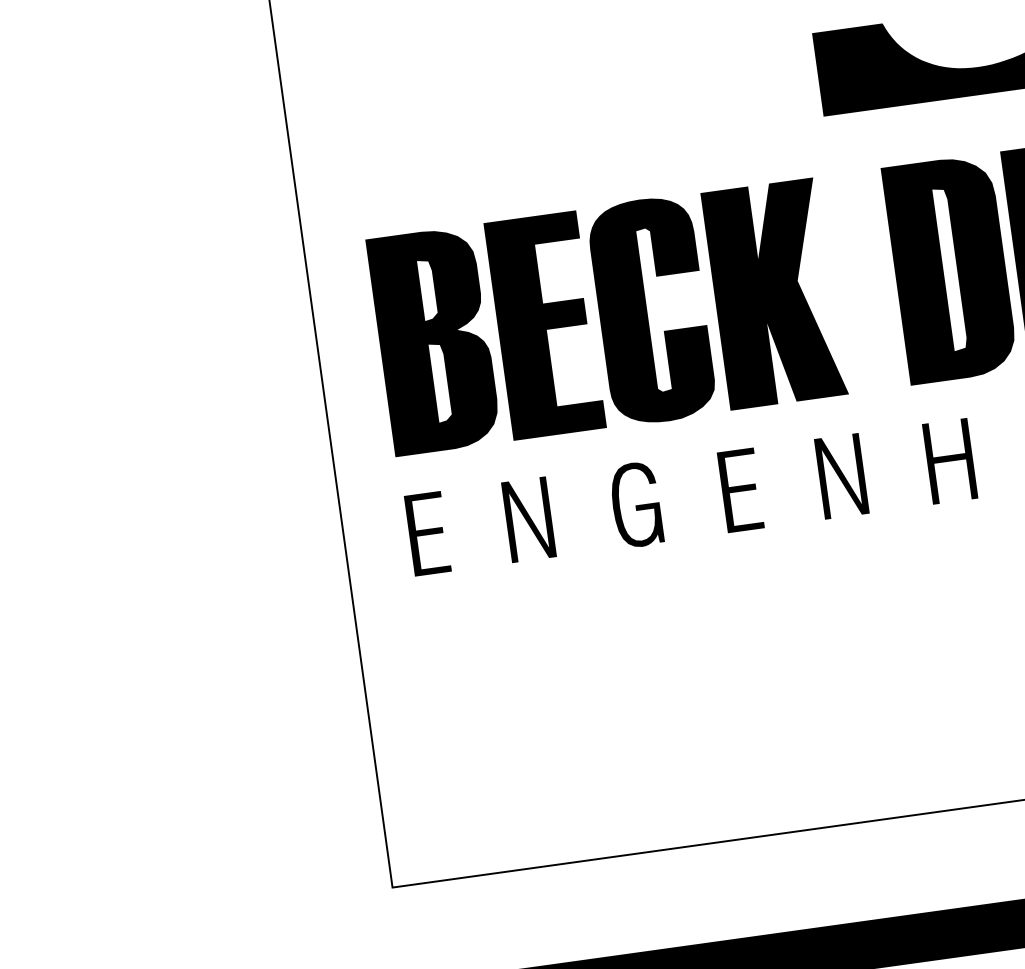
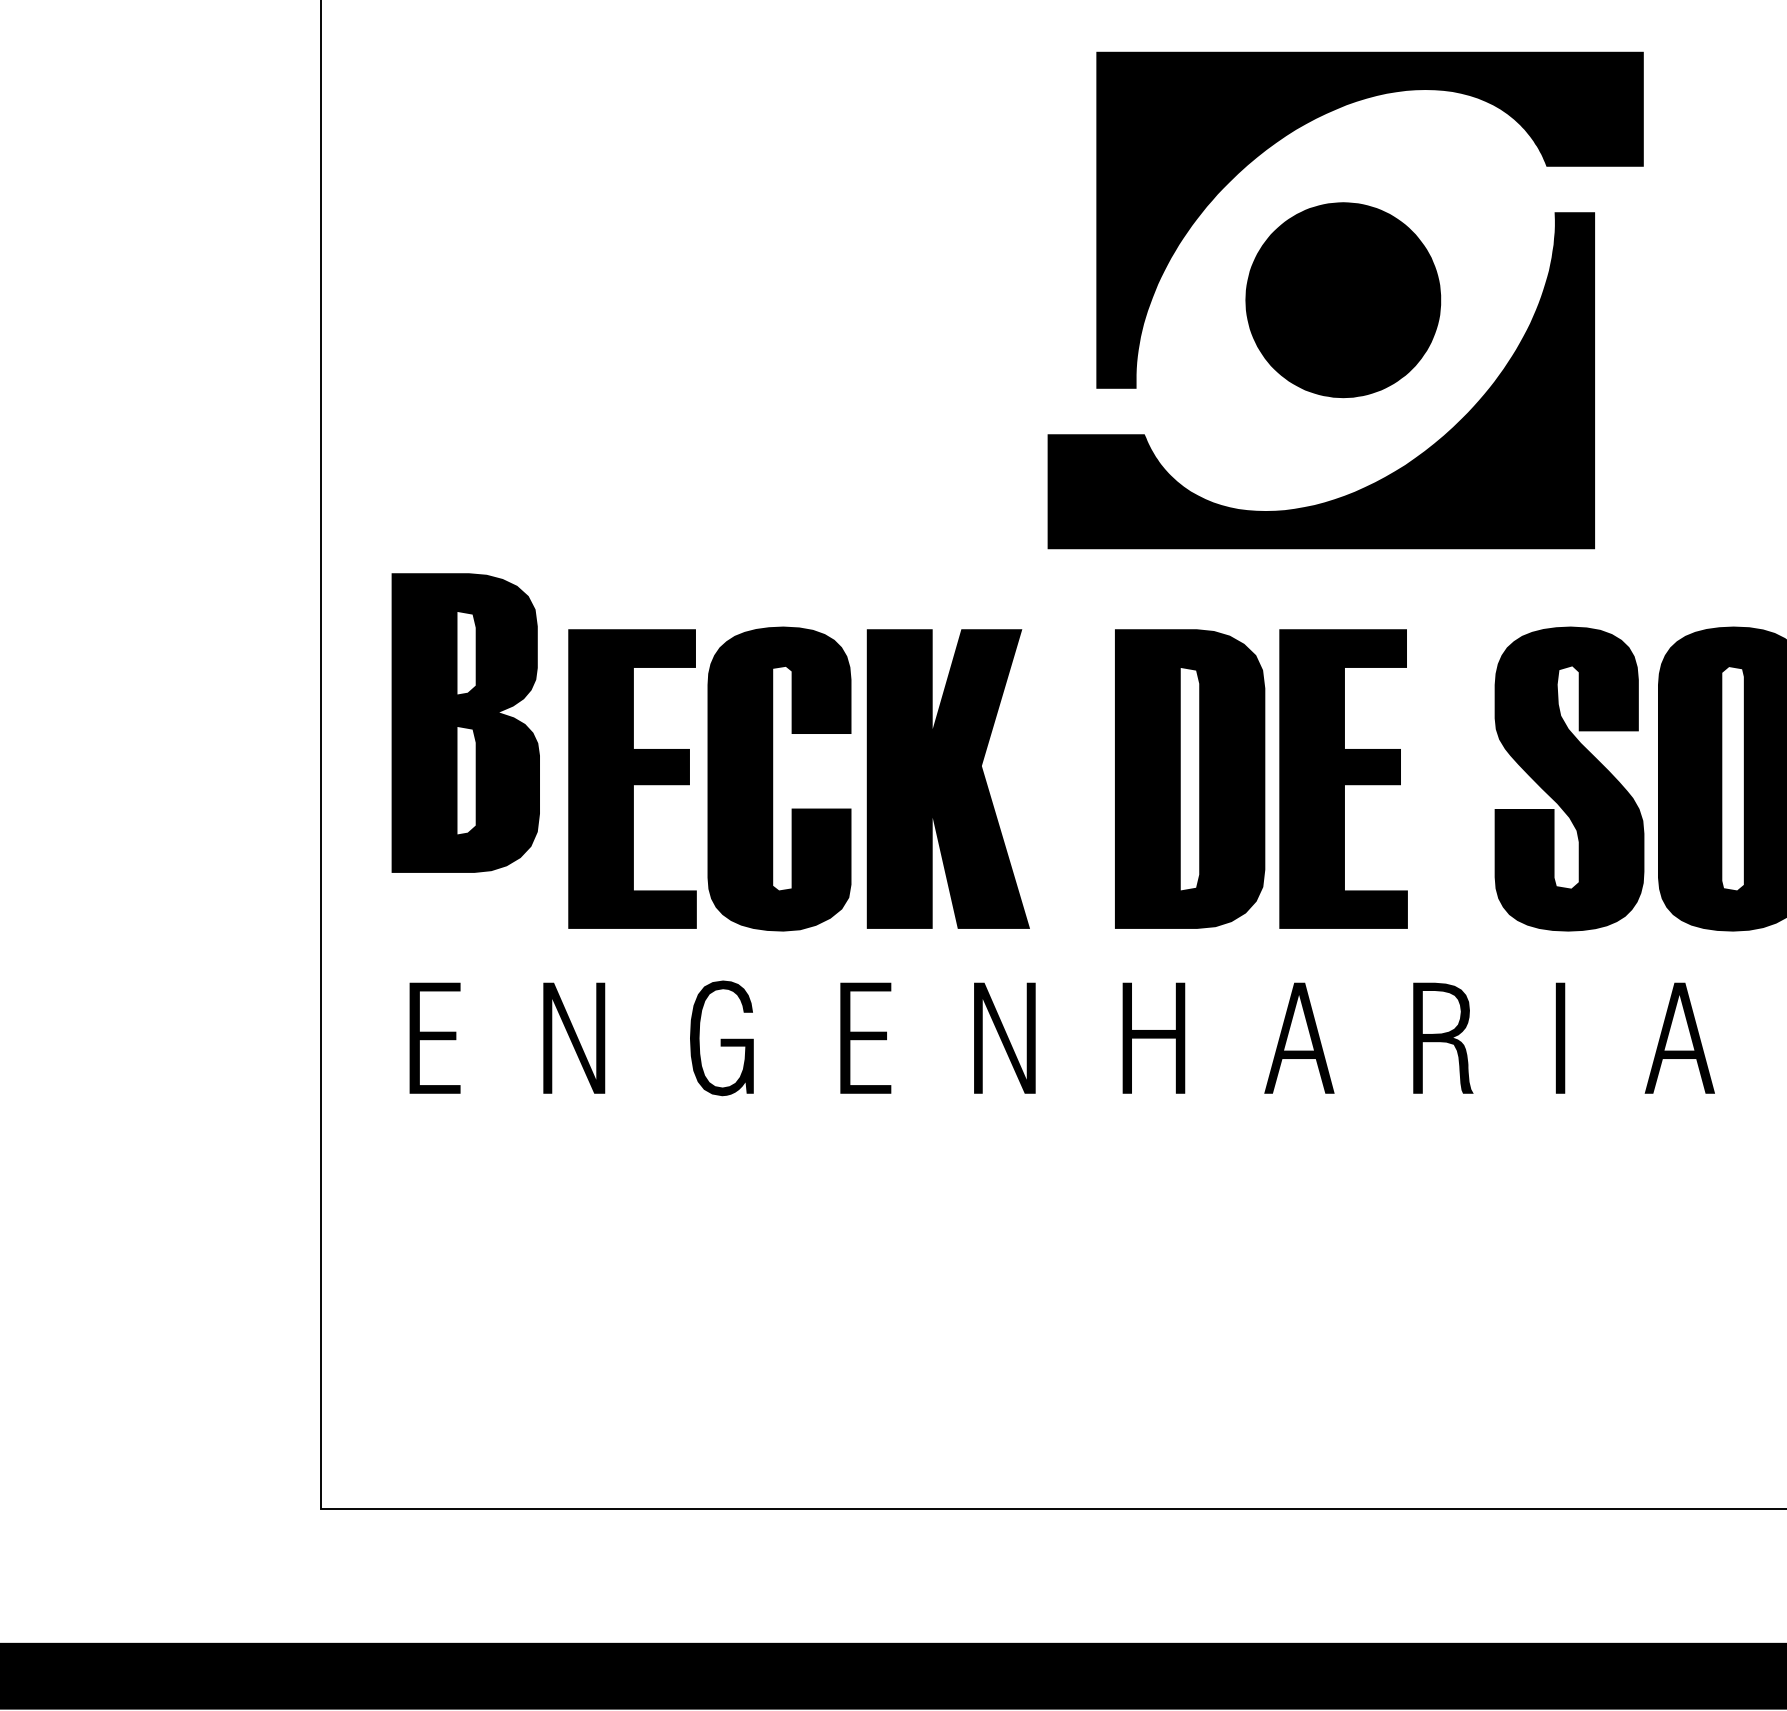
part: (433, 340) -> (465, 722), moved

